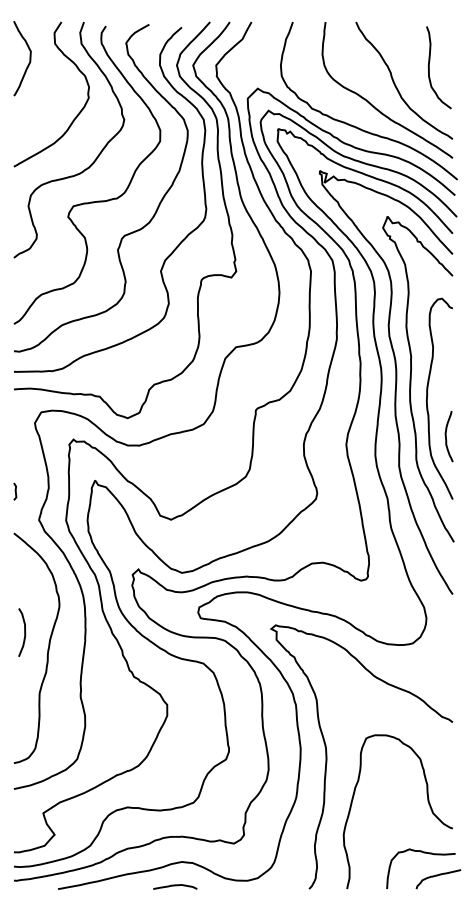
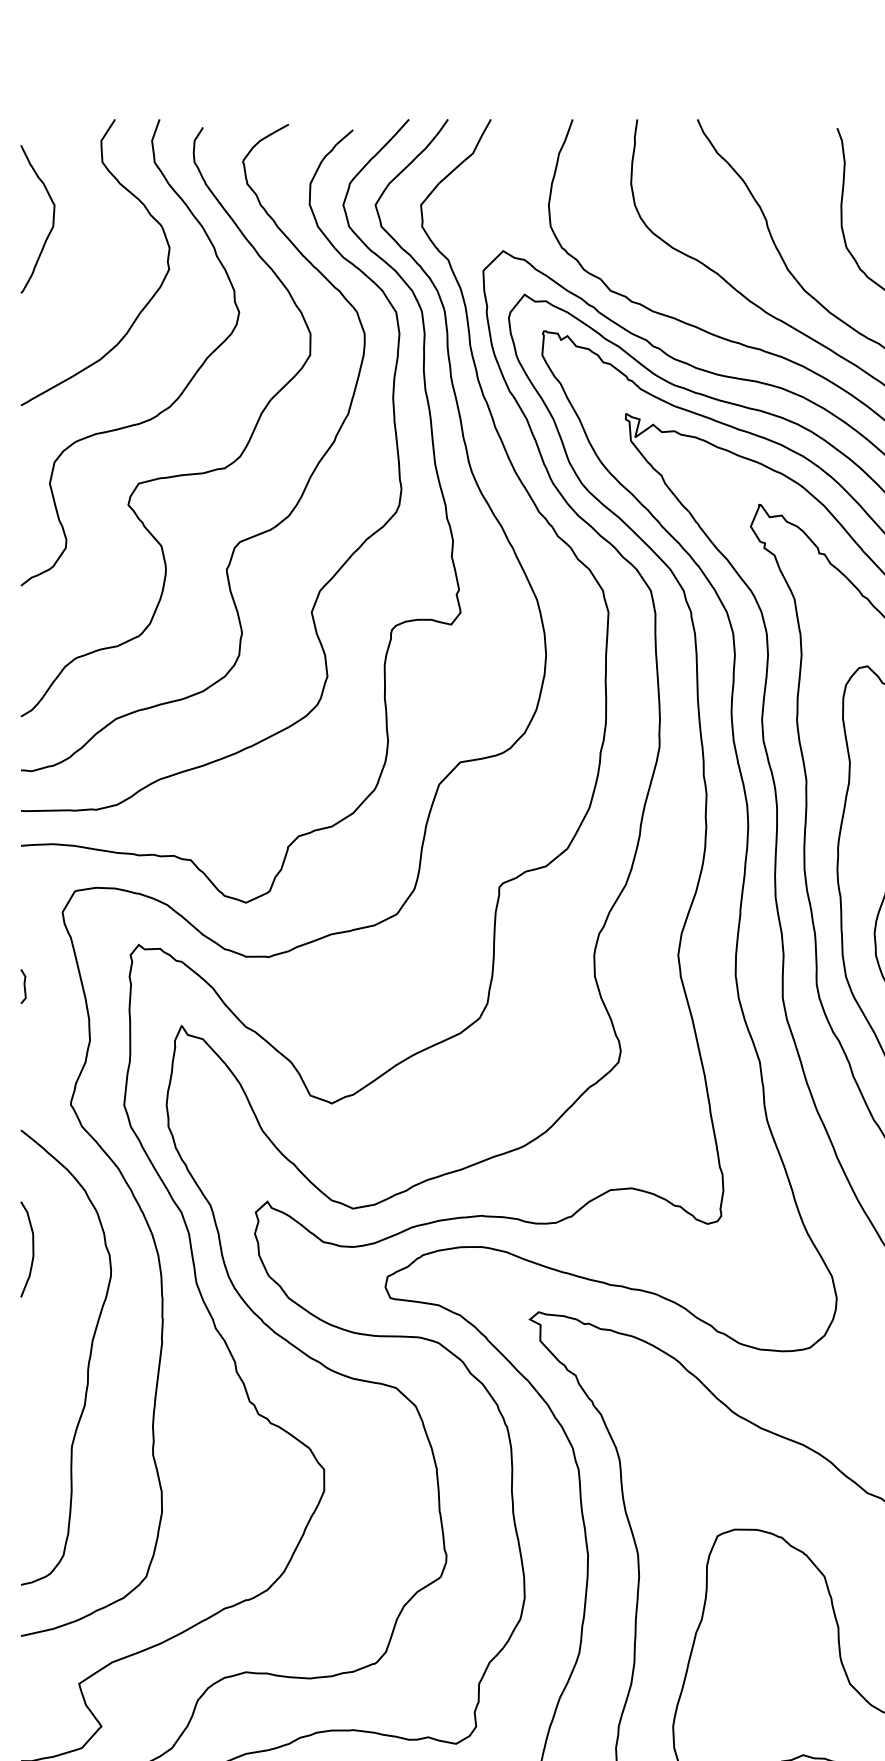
curve: (29, 58) -> (51, 219), moved
line: (15, 491) -> (24, 986), moved
curve: (24, 632) -> (32, 1249), moved

